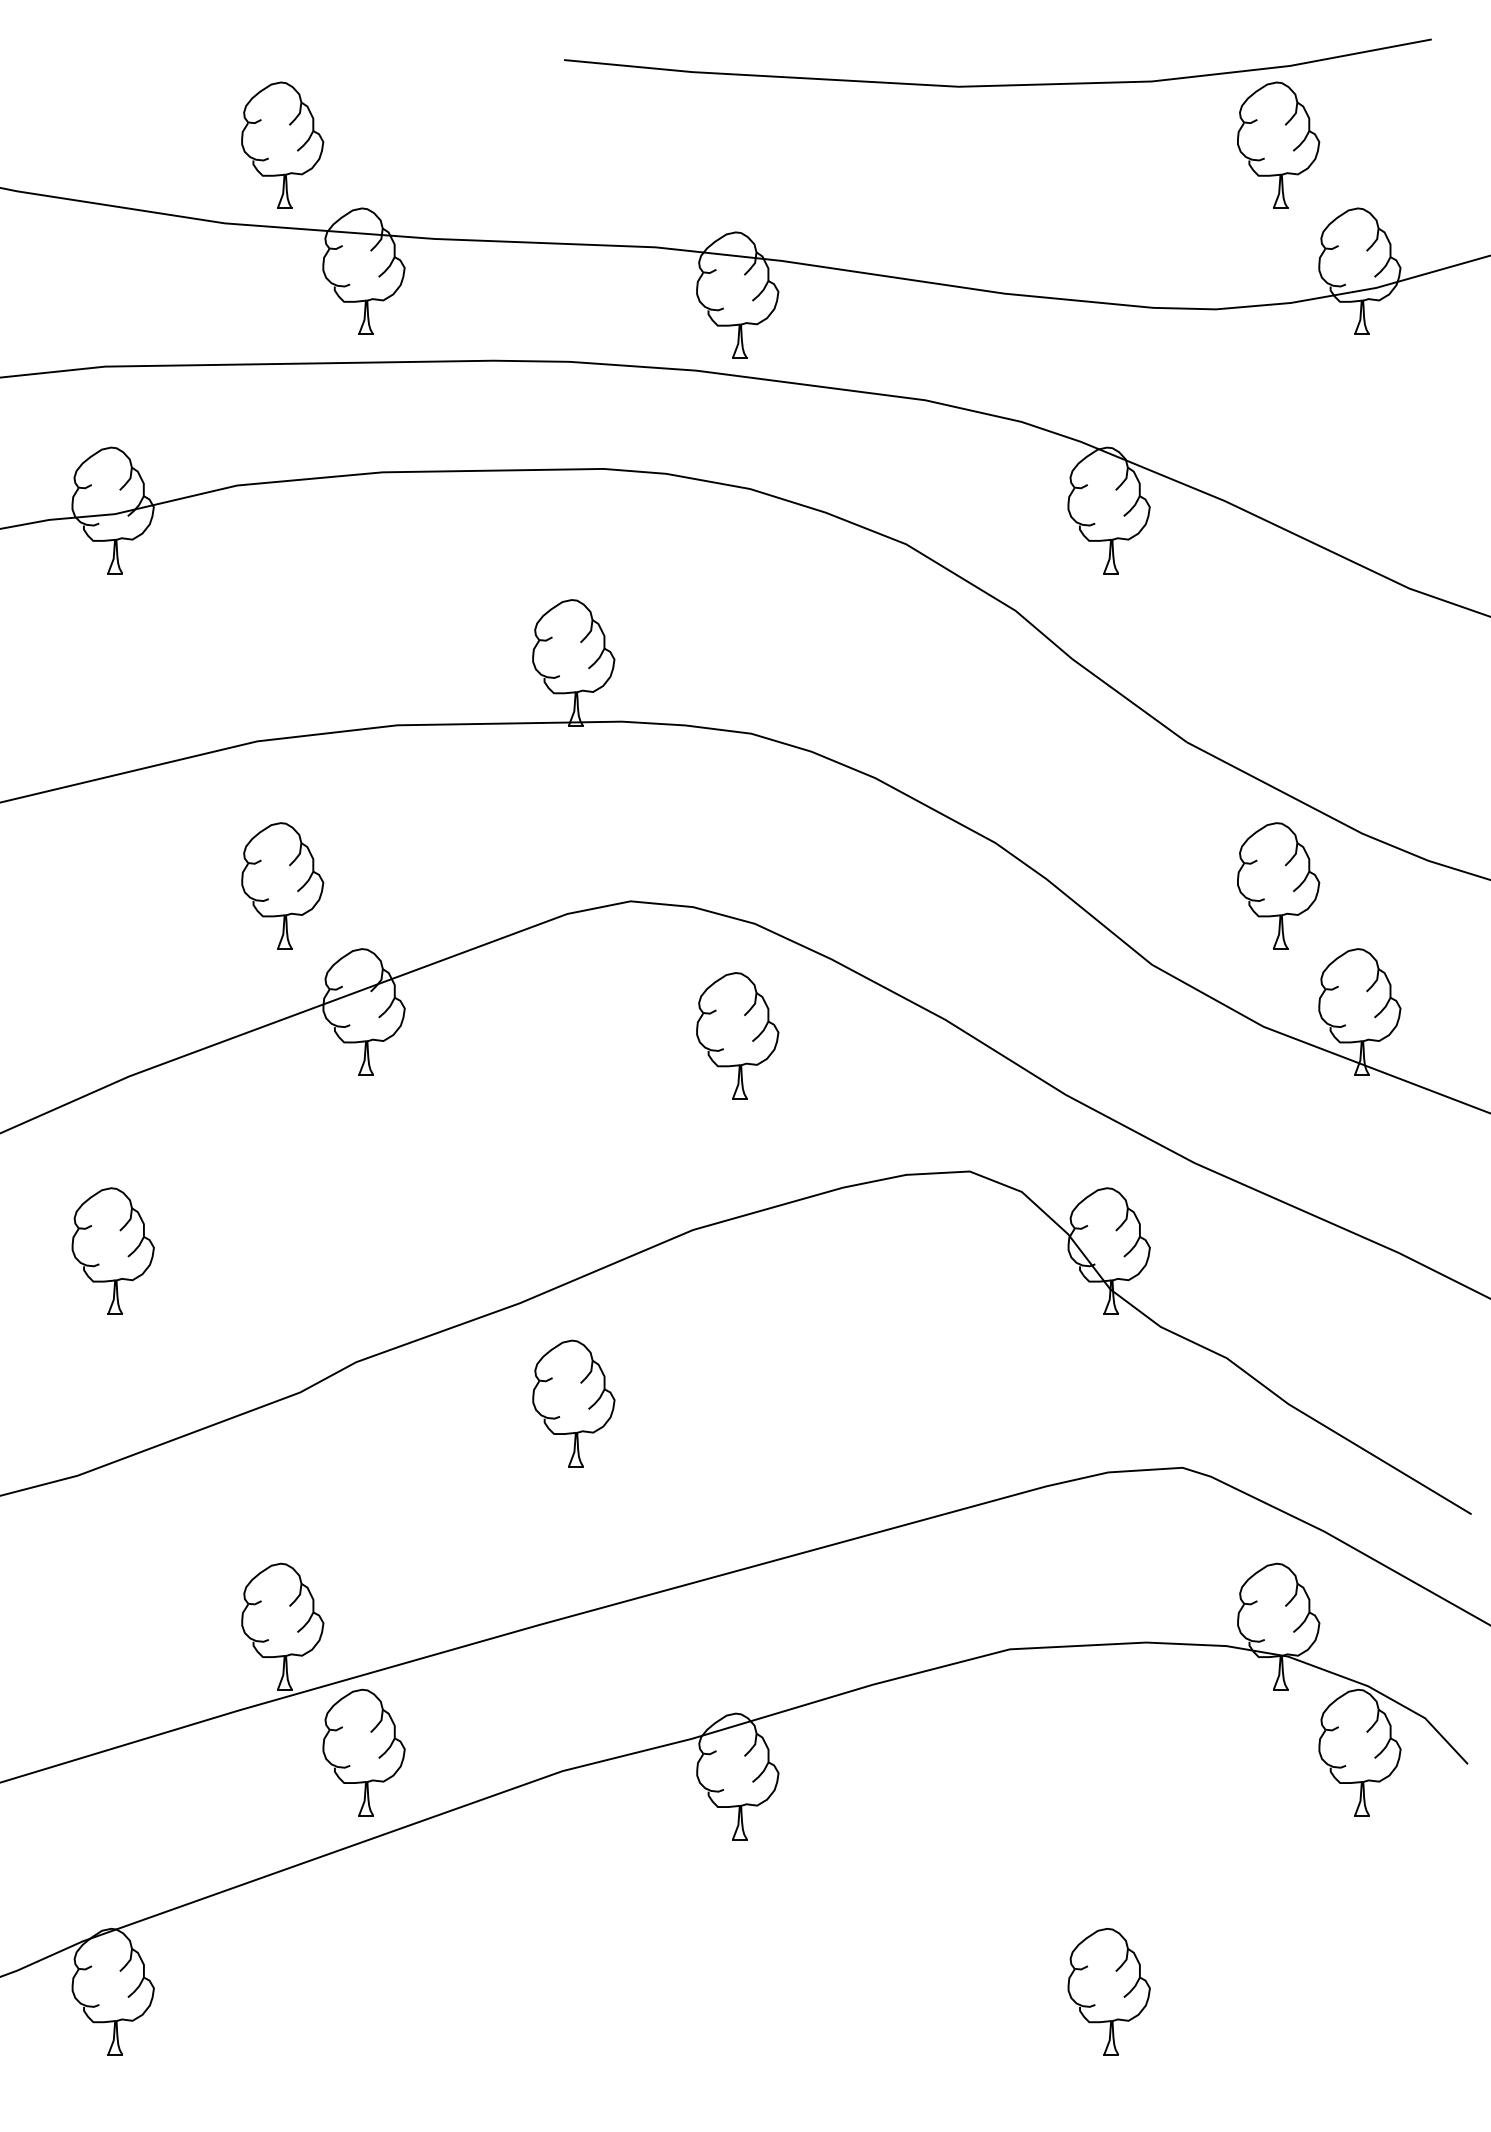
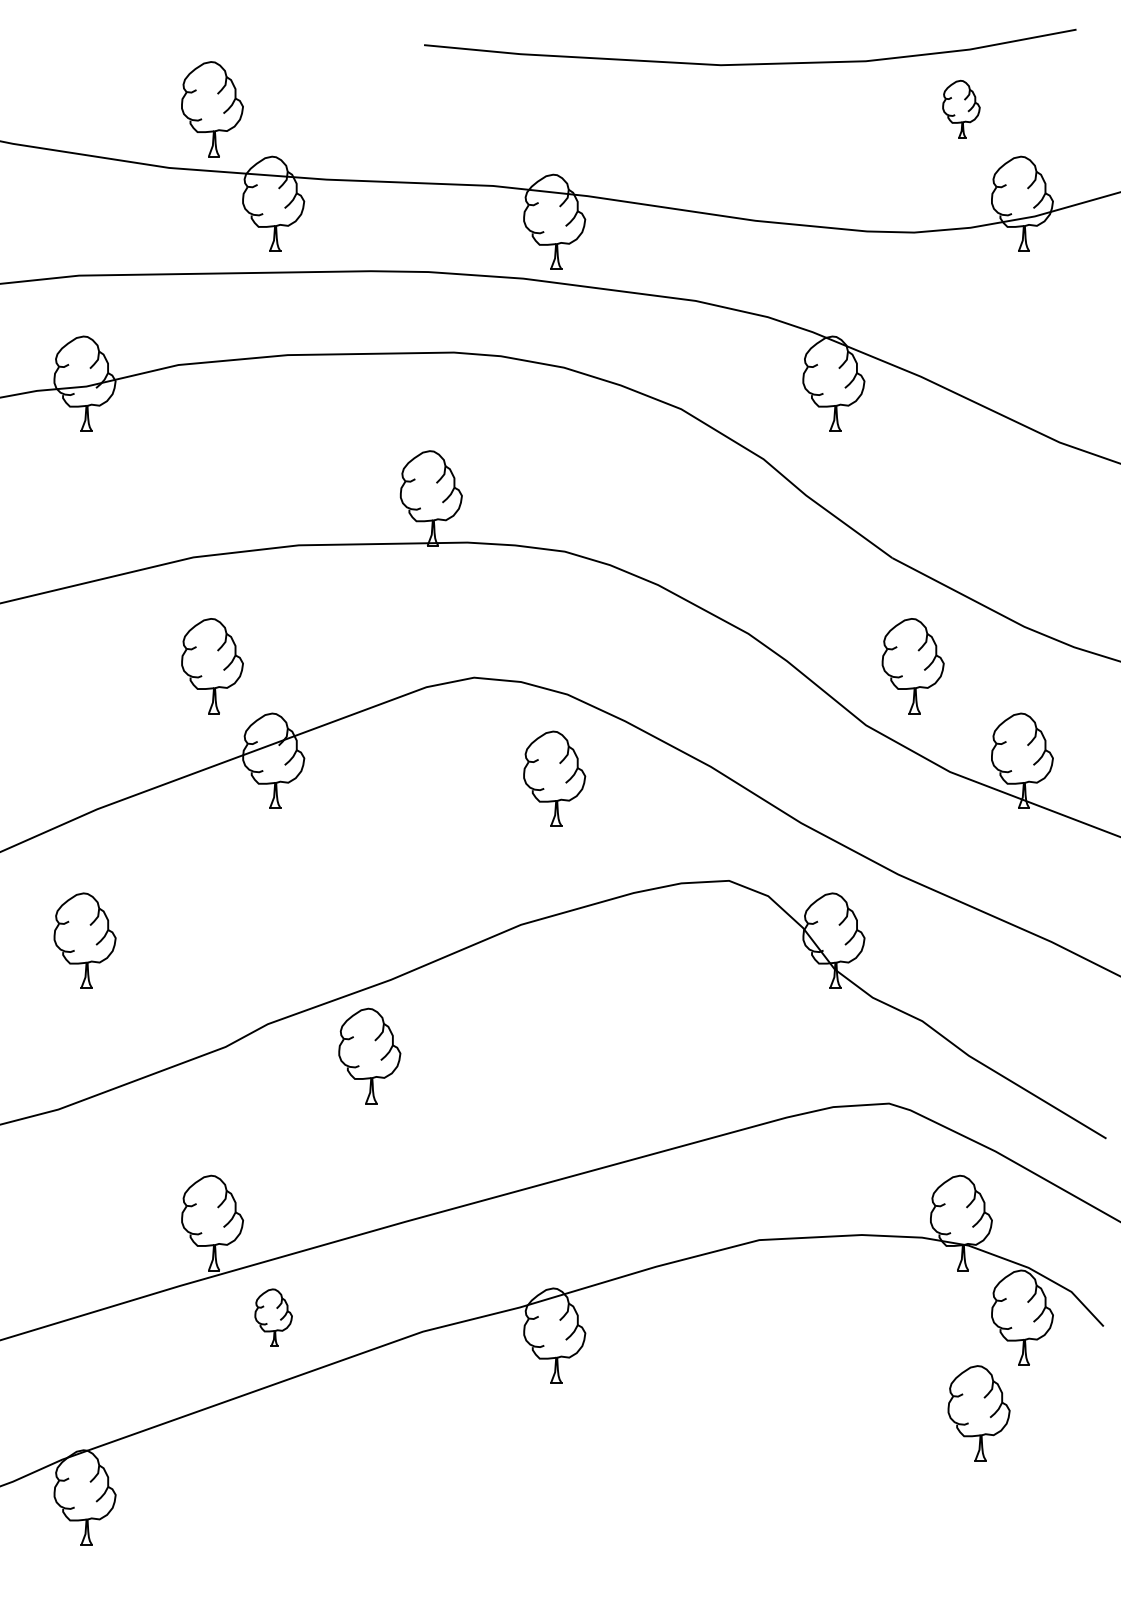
part: (1278, 144) -> (961, 108), size x0.6
part: (1278, 885) -> (913, 665), moved
part: (573, 1403) -> (369, 1056), moved
part: (363, 1752) -> (273, 1317), size x0.6
part: (1108, 1991) -> (978, 1413), moved

